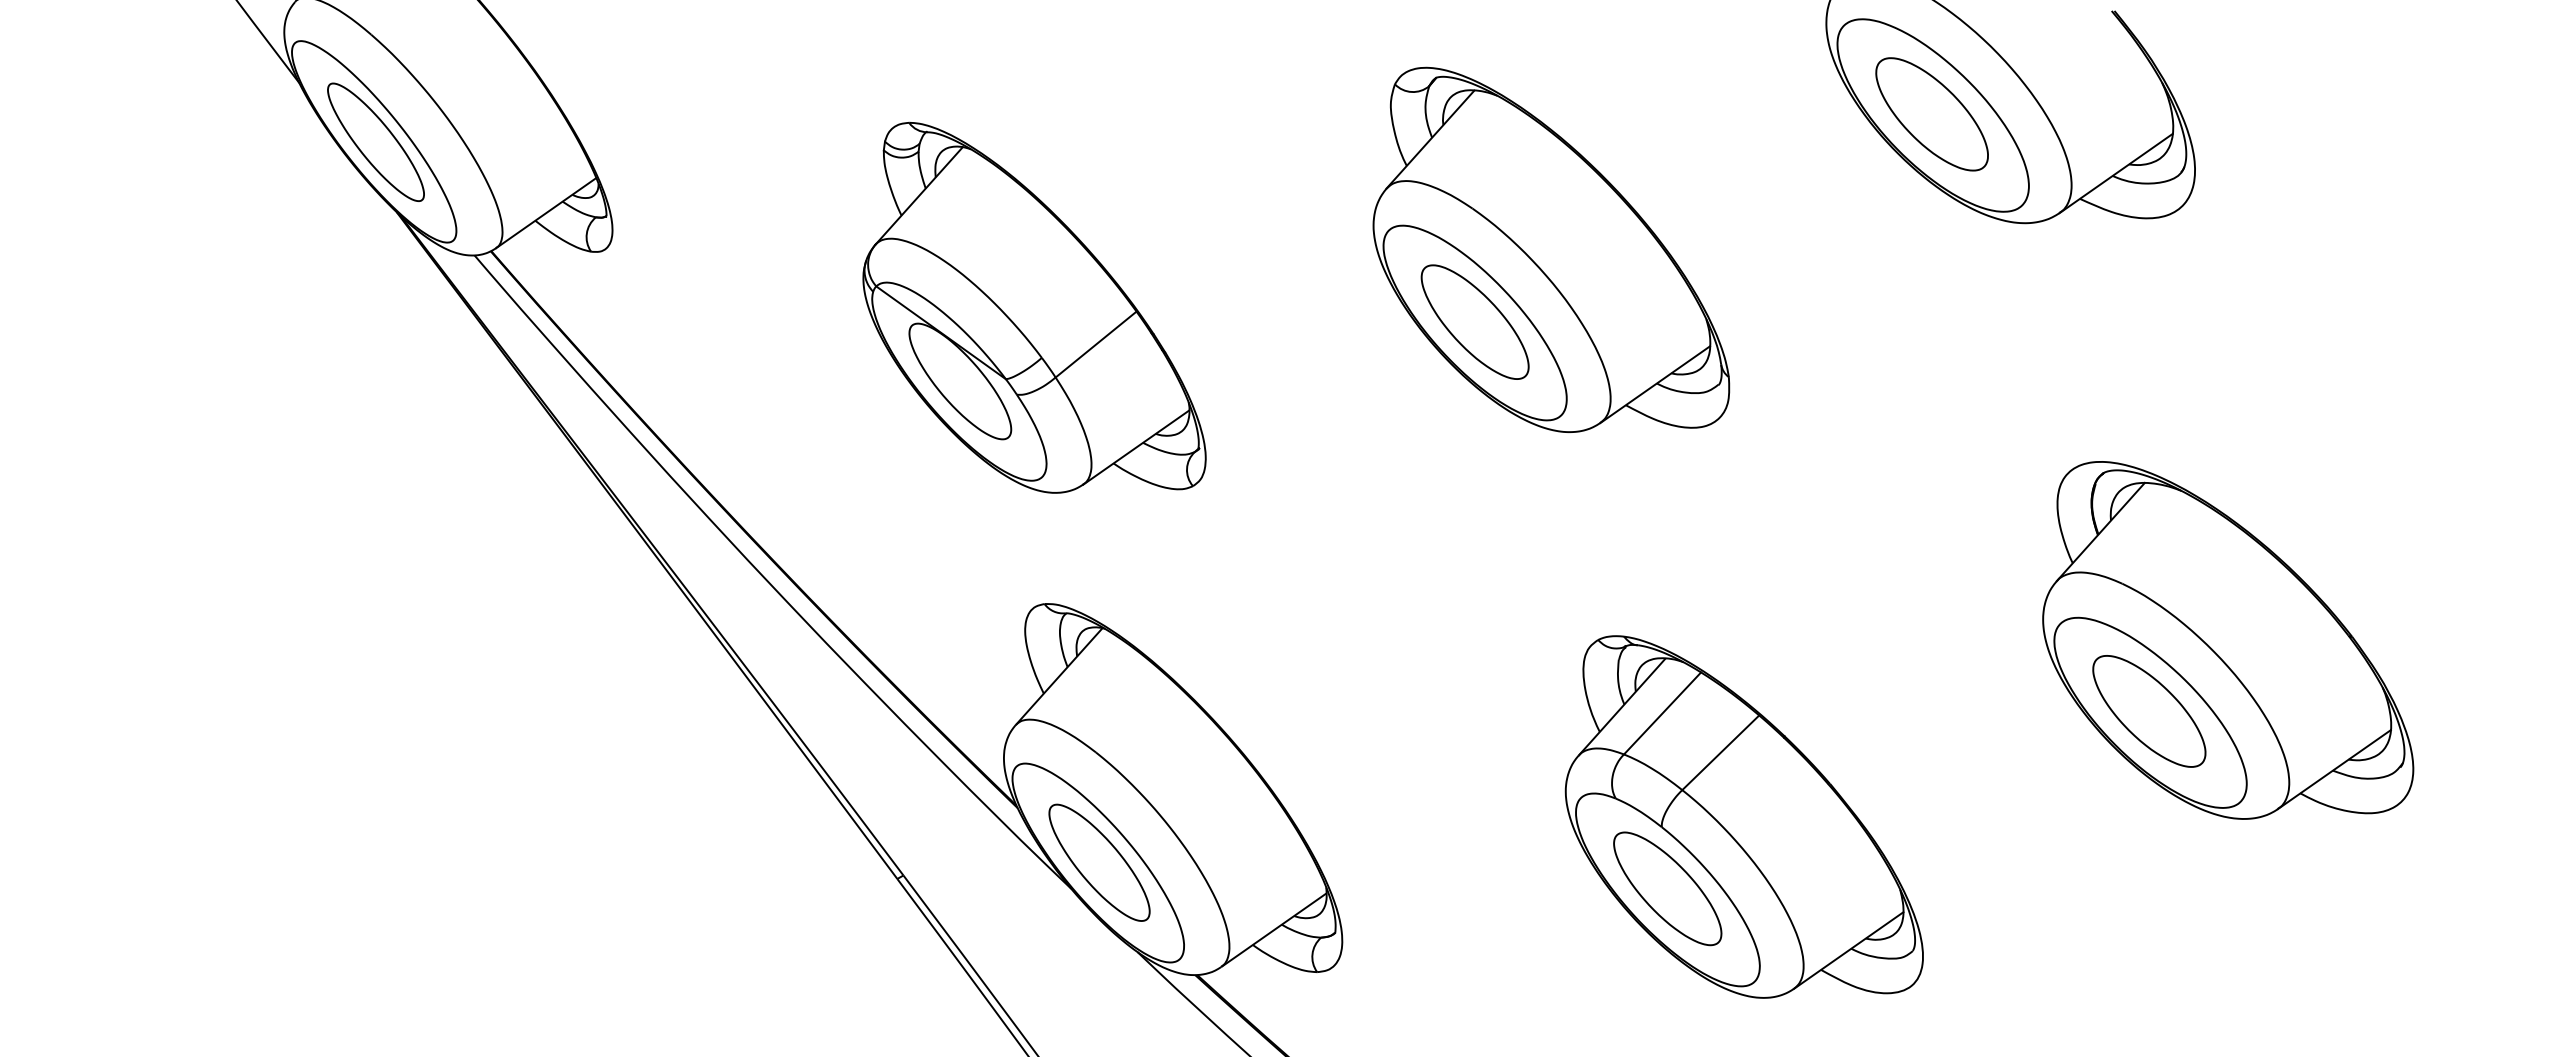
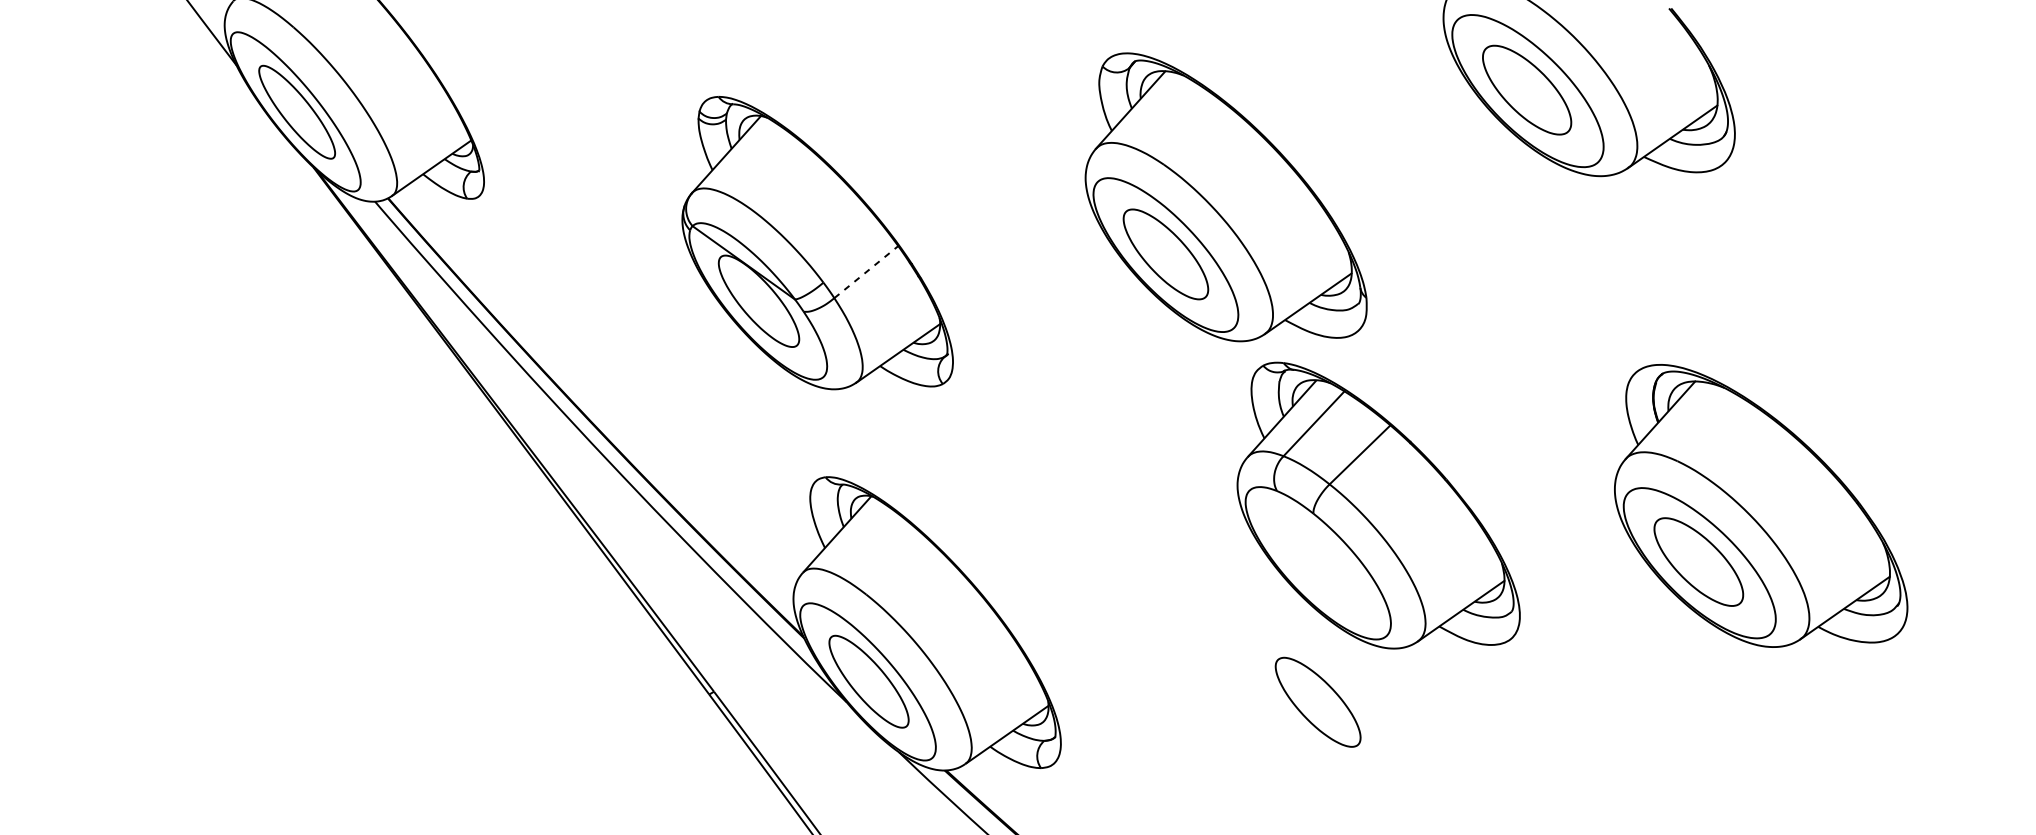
line: (1096, 344) -> (866, 272), solid -> dashed
part: (1743, 816) -> (1378, 505), moved

